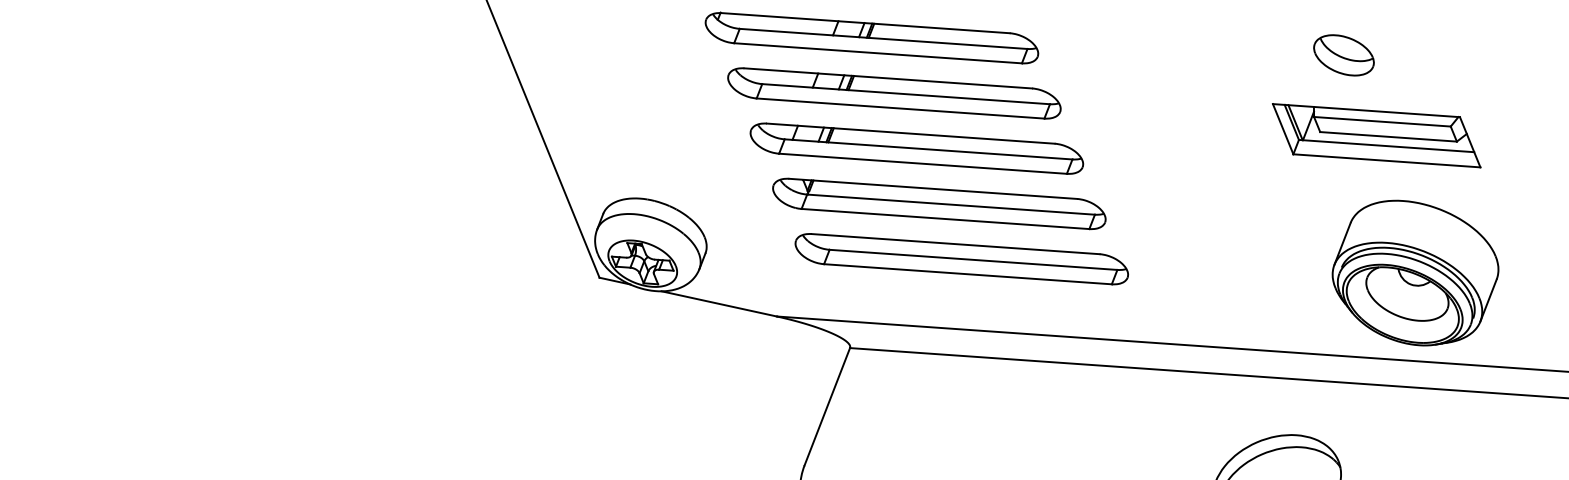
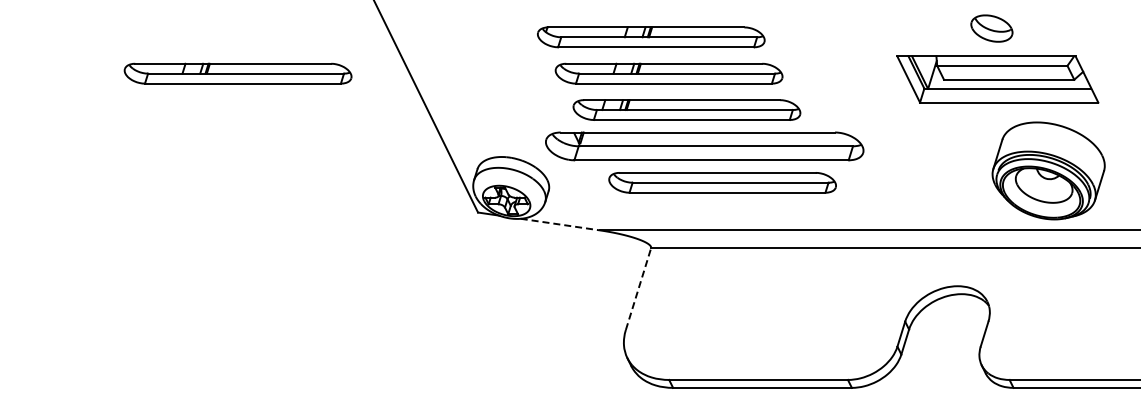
part: (260, 48) -> (237, 73), added
part: (1343, 55) -> (991, 28), moved
part: (1376, 135) -> (997, 79), size x1.4
part: (938, 204) -> (704, 146), size x1.4
part: (1415, 272) -> (1048, 170), moved
line: (719, 303) -> (560, 224), solid -> dashed
line: (827, 407) -> (638, 289), solid -> dashed

